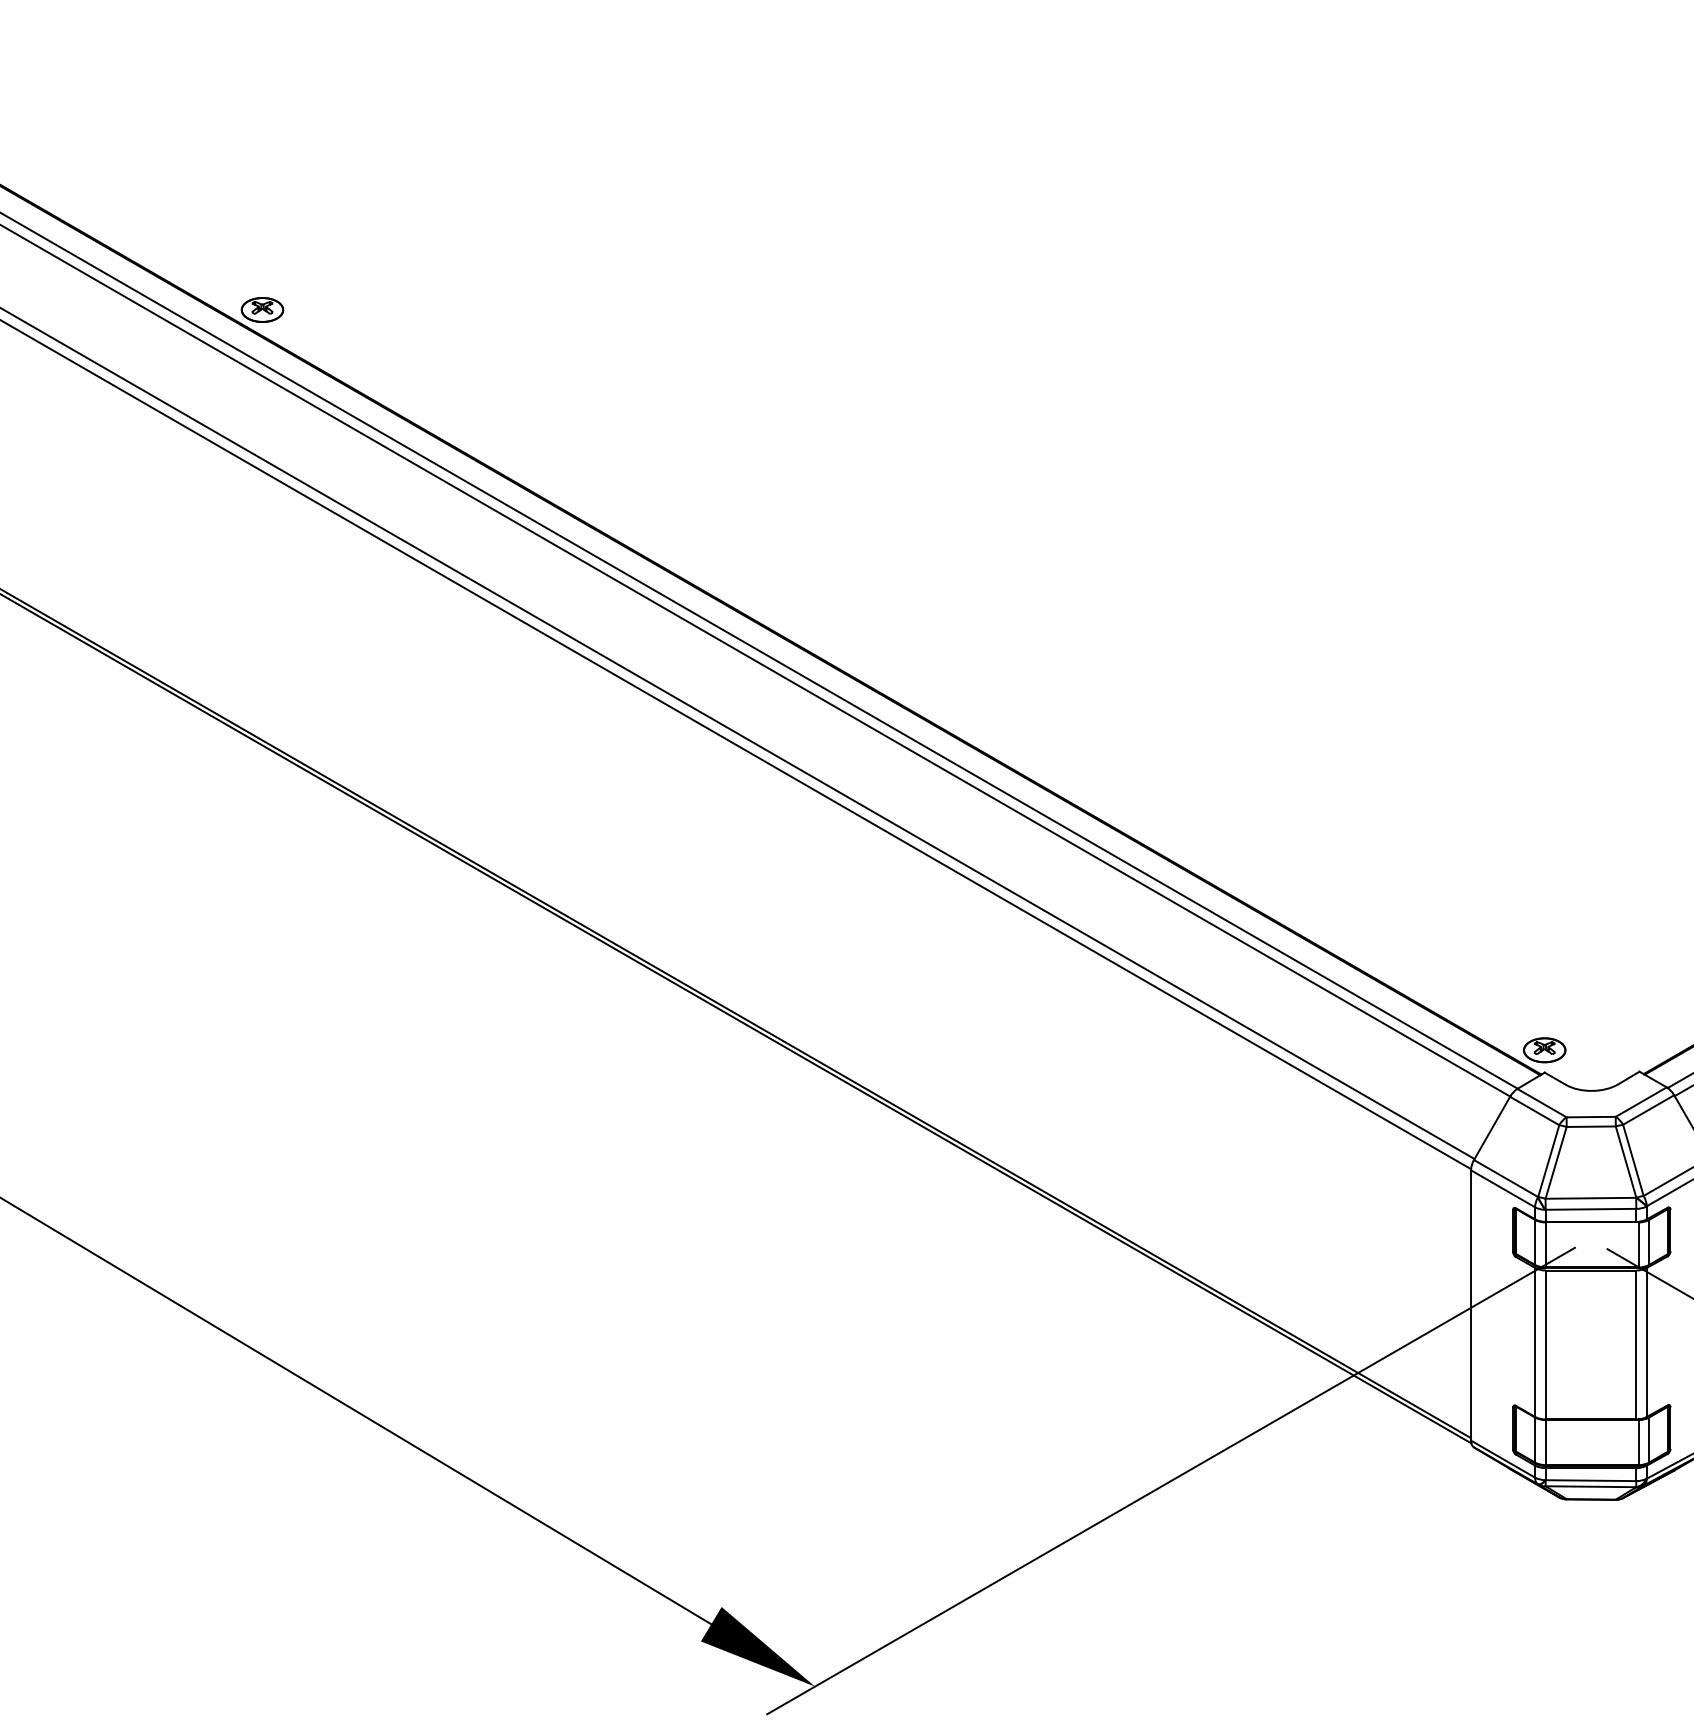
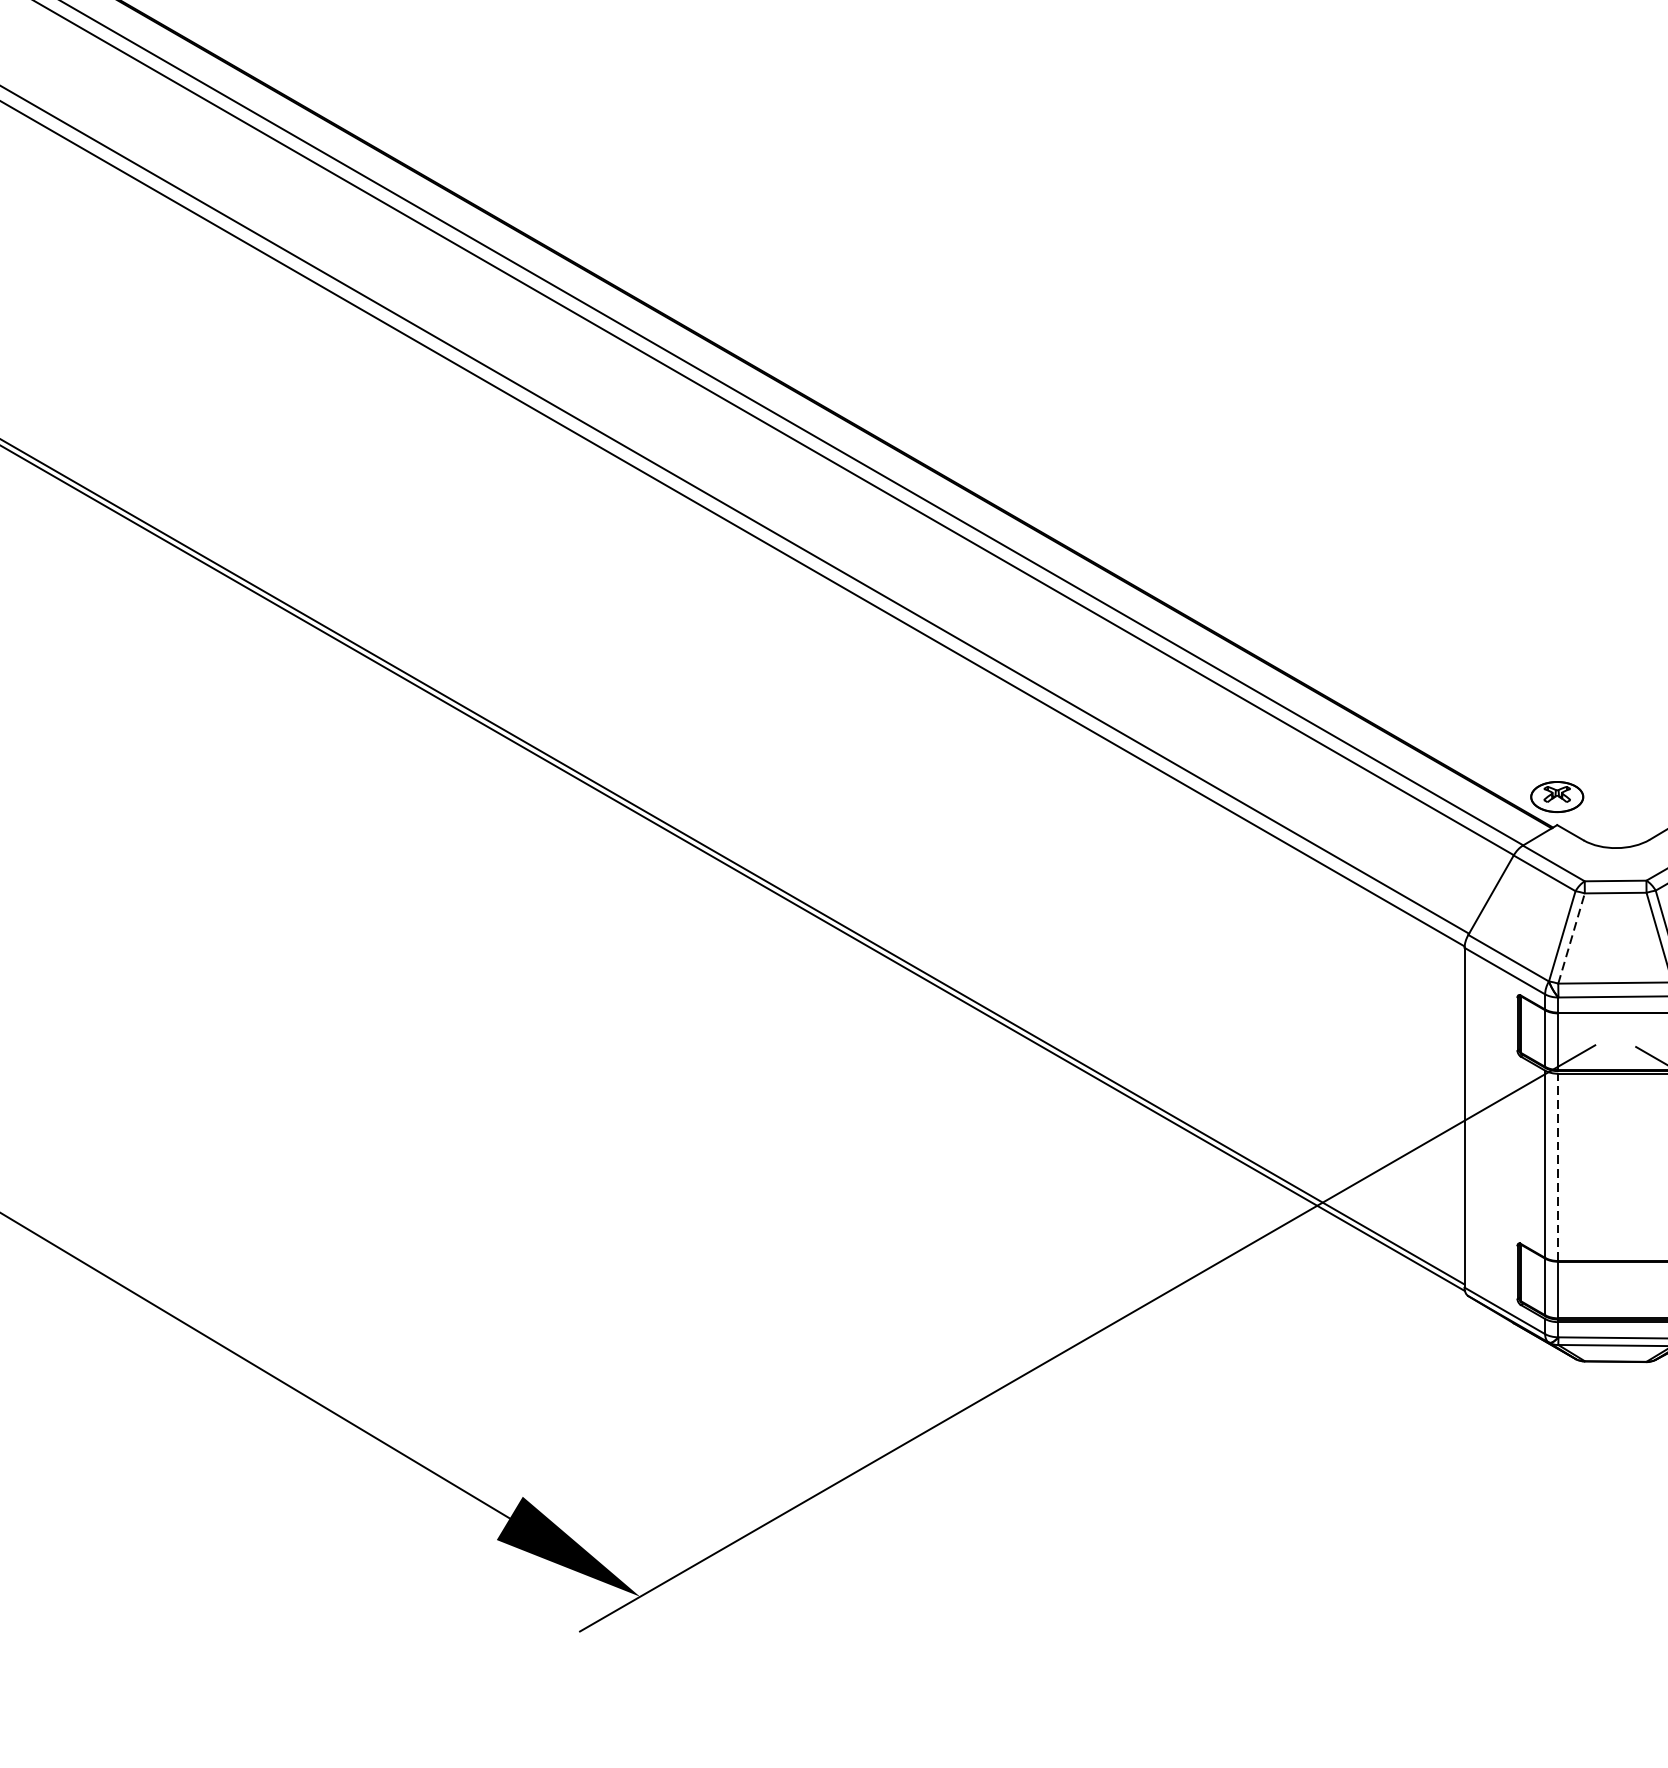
line: (1556, 1162) -> (1572, 938), solid -> dashed
line: (1545, 1344) -> (1558, 1166), solid -> dashed

